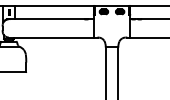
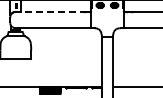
line: (46, 18) -> (49, 11), solid -> dashed

